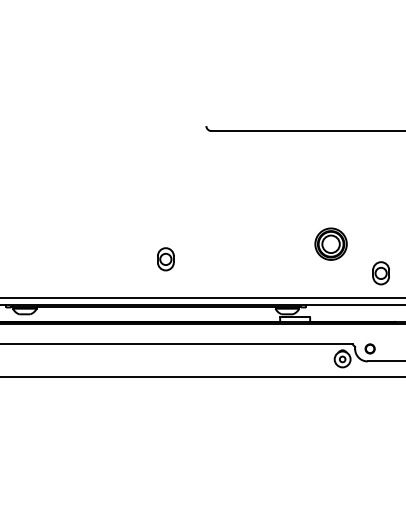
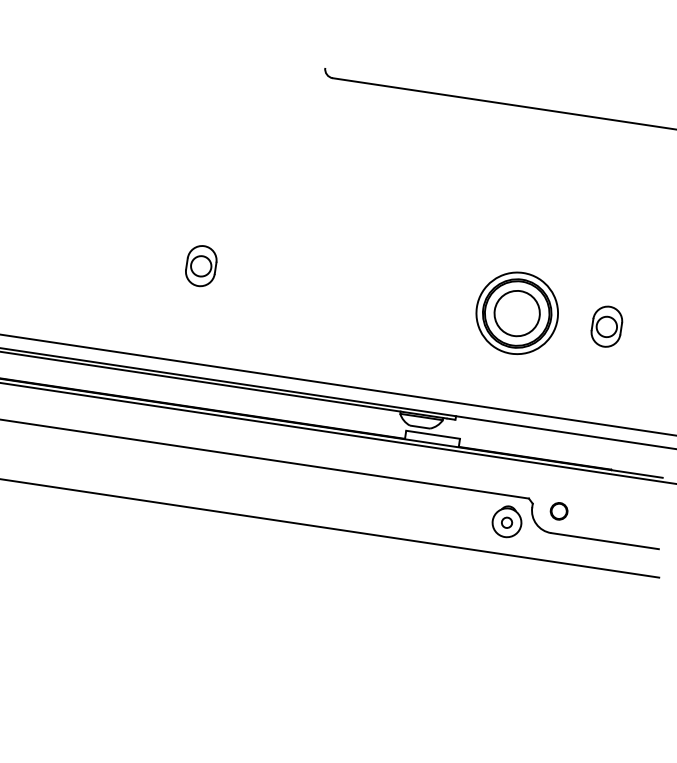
part: (330, 243) -> (516, 311), size x1.43
part: (165, 259) -> (200, 266), moved
part: (380, 273) -> (605, 326), moved

